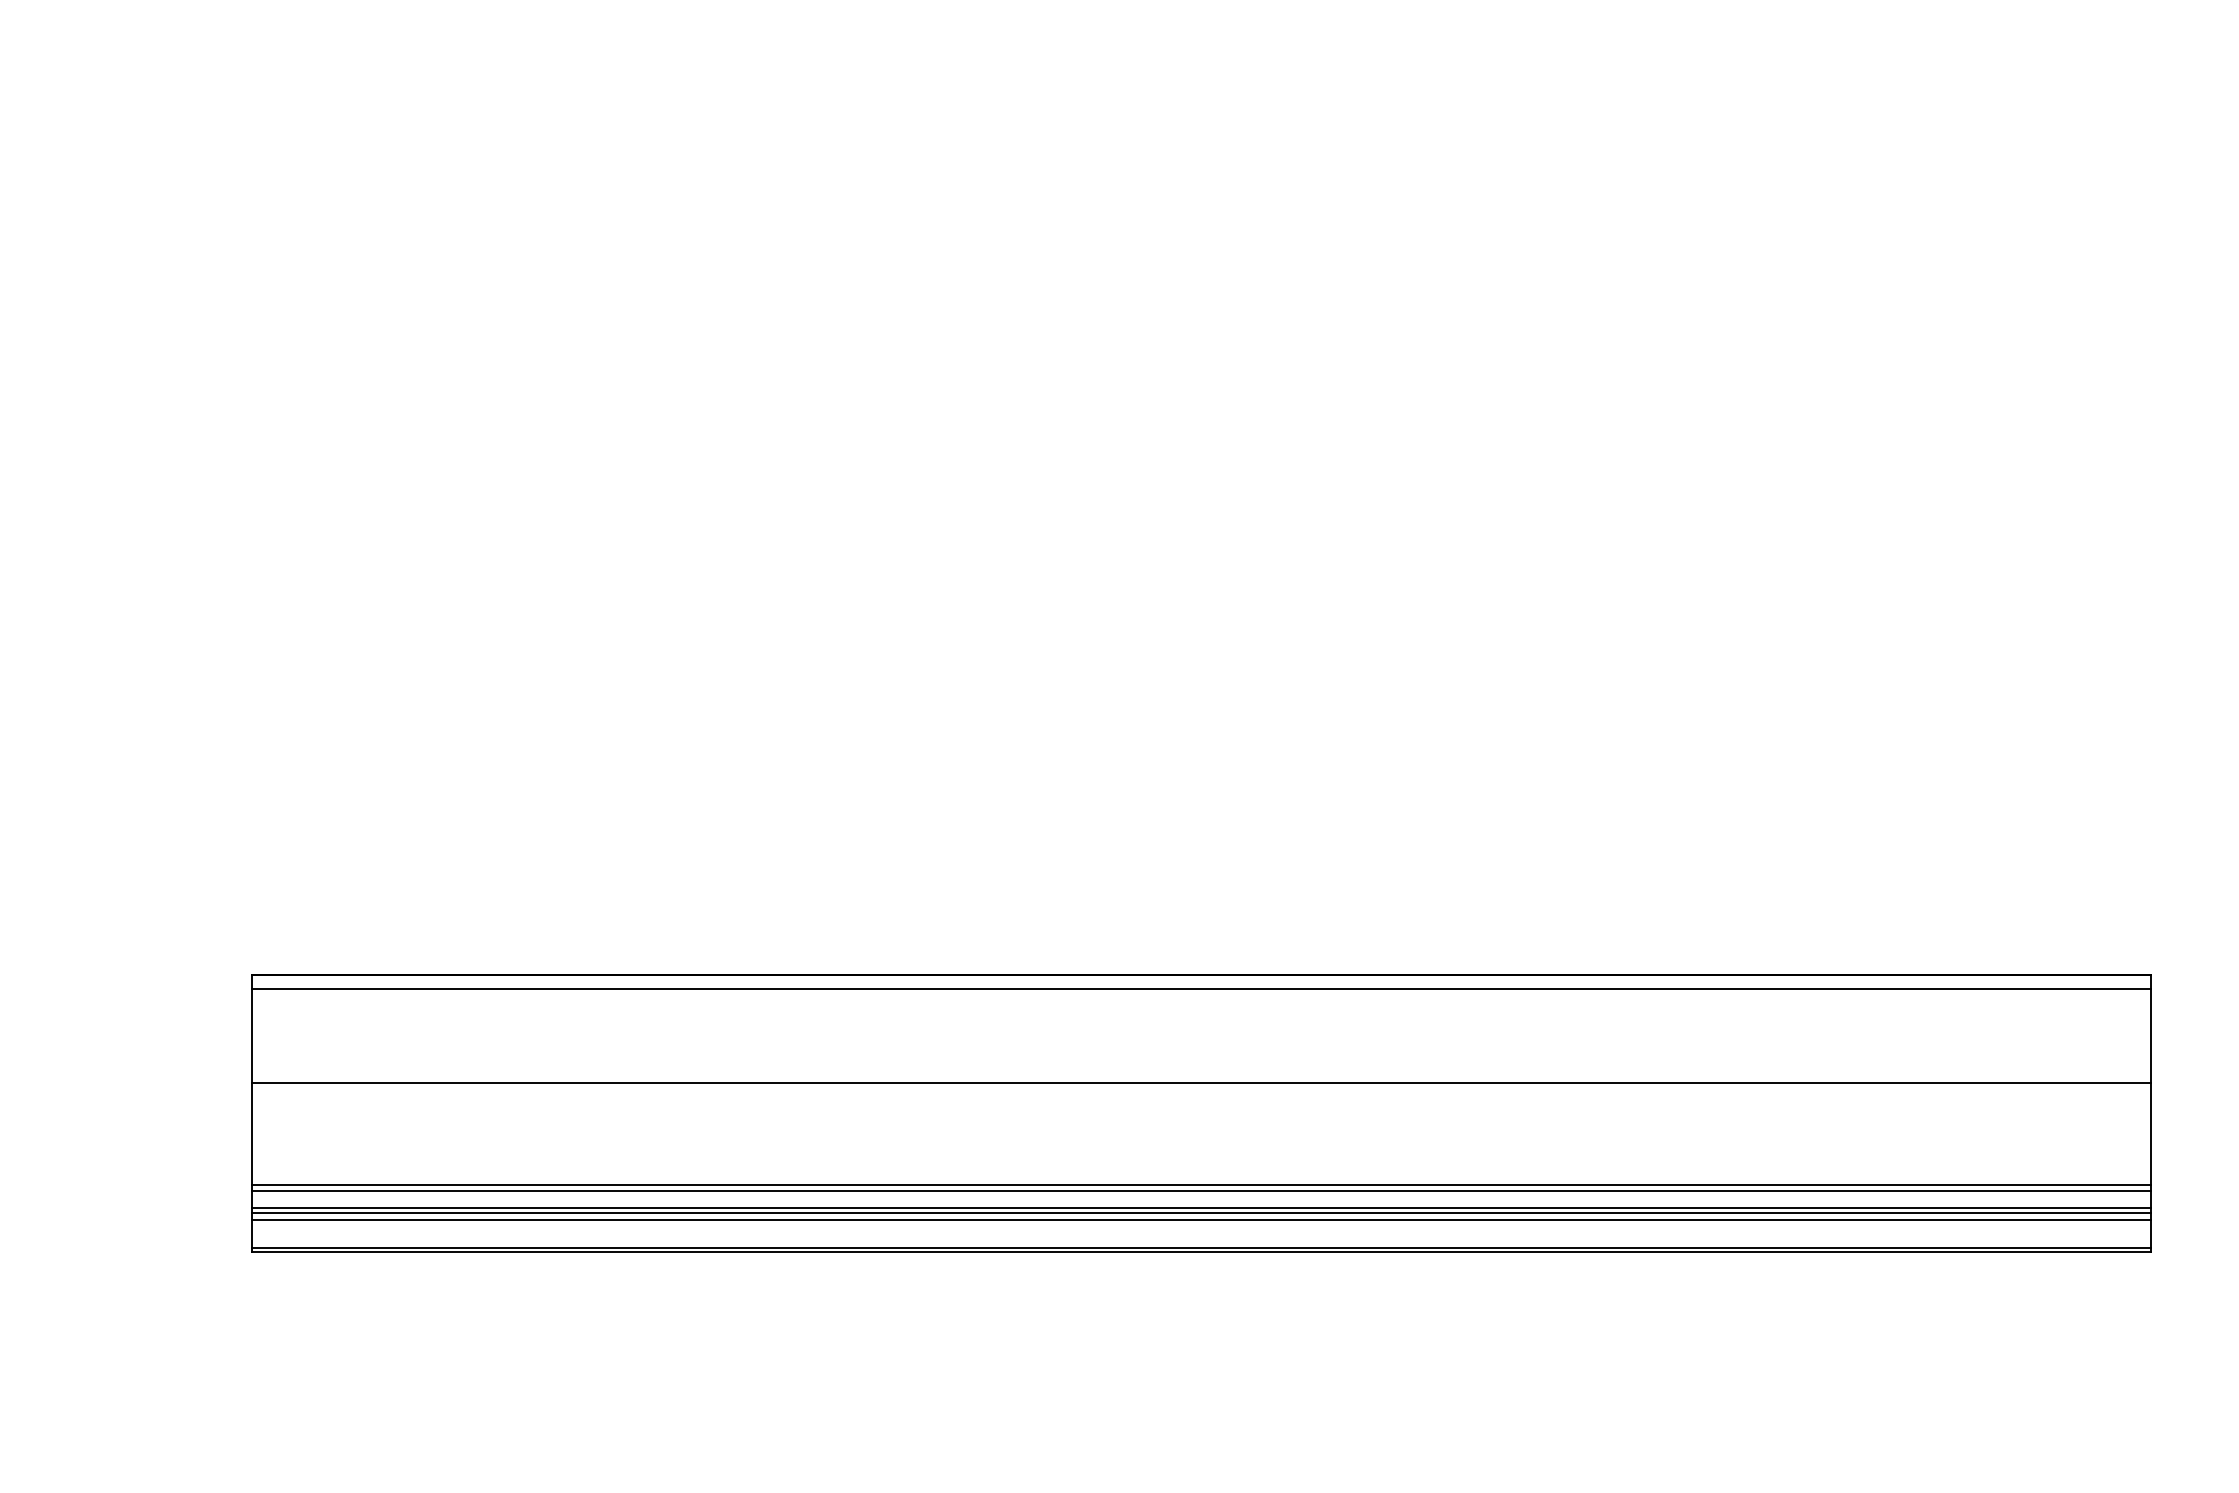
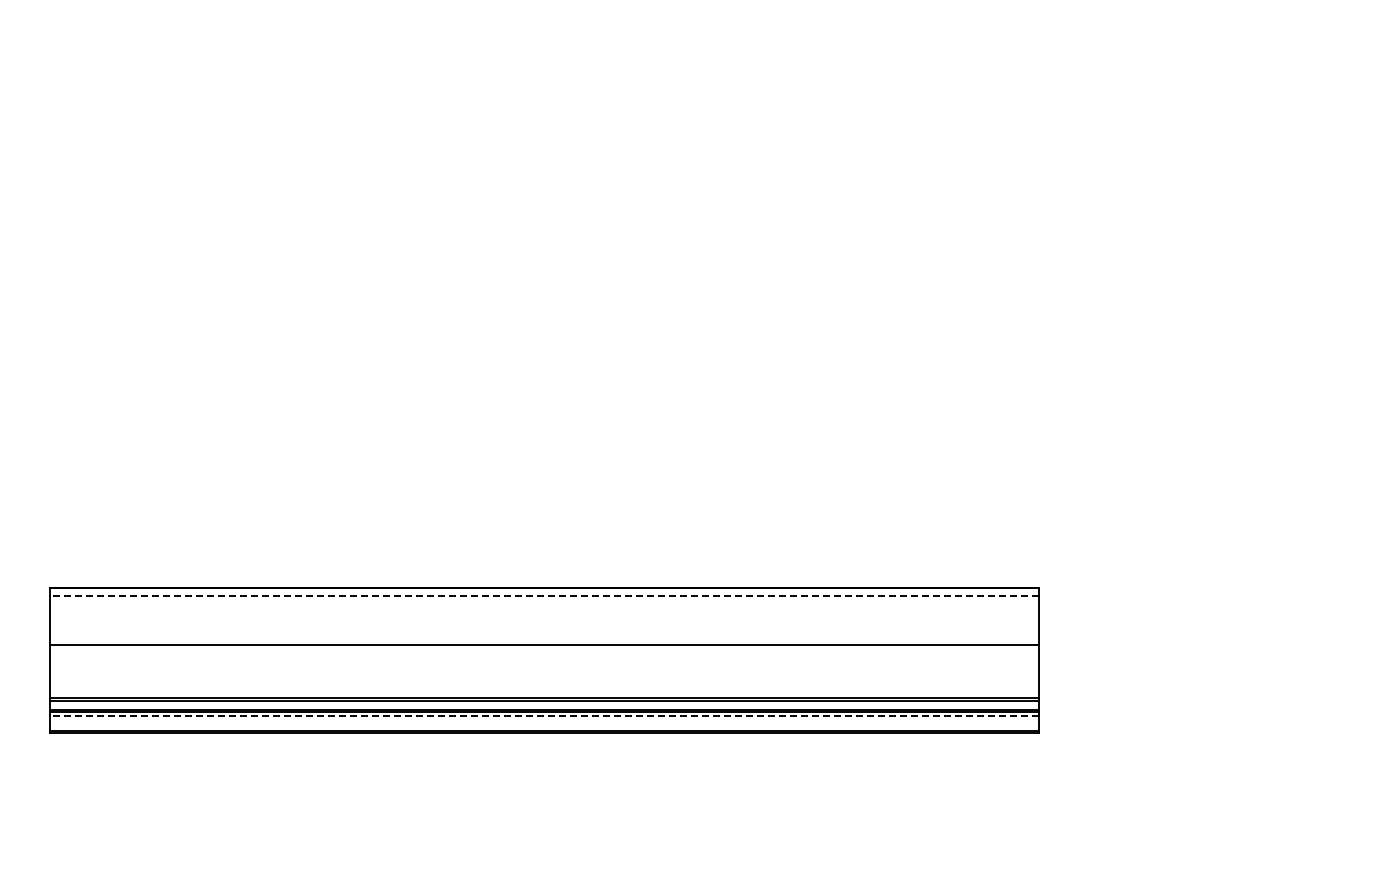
line: (1200, 988) -> (544, 595), solid -> dashed
line: (1200, 1221) -> (544, 716), solid -> dashed

